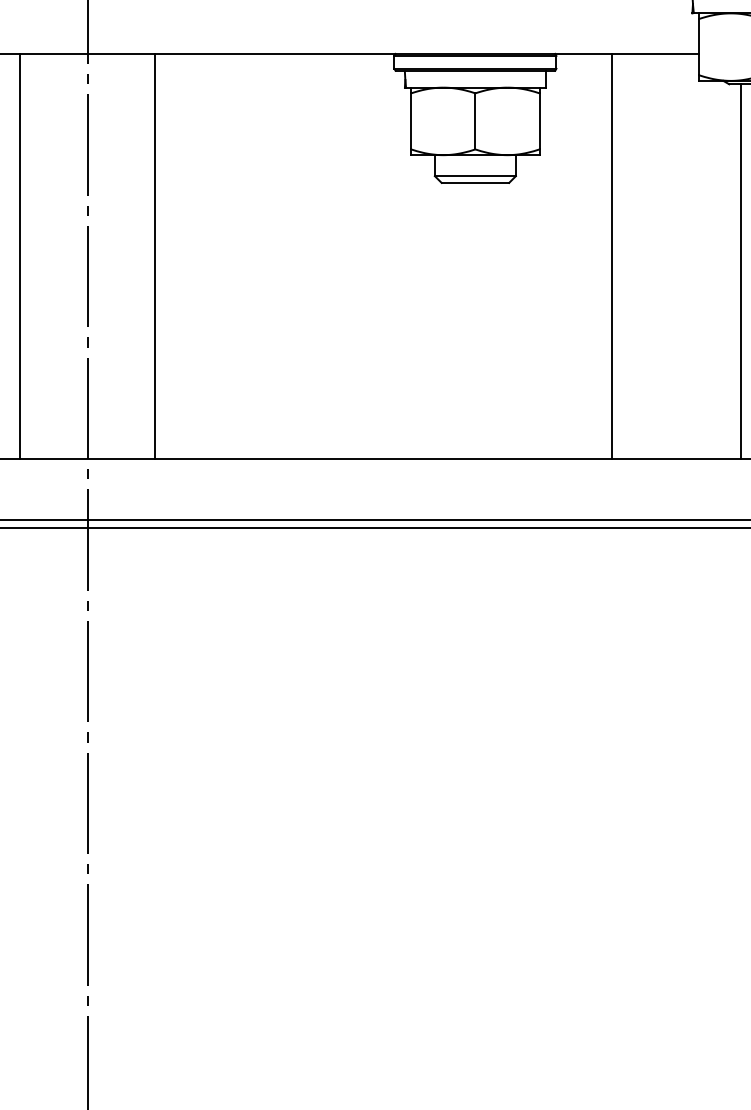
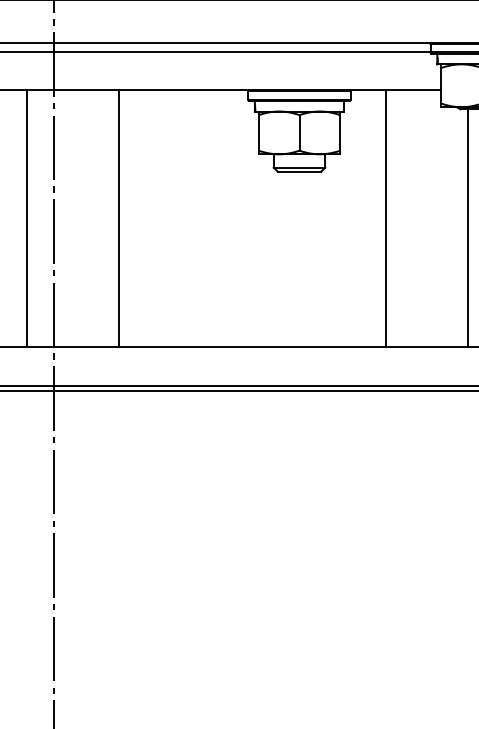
line: (19, 256) -> (26, 218), moved
line: (155, 256) -> (118, 218), moved

